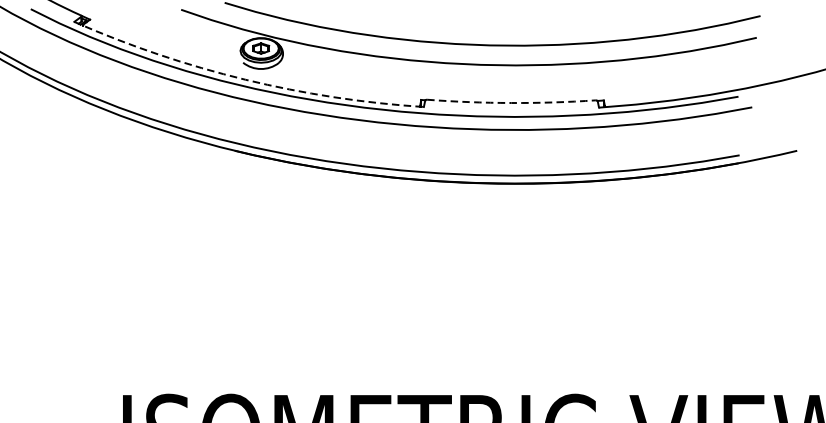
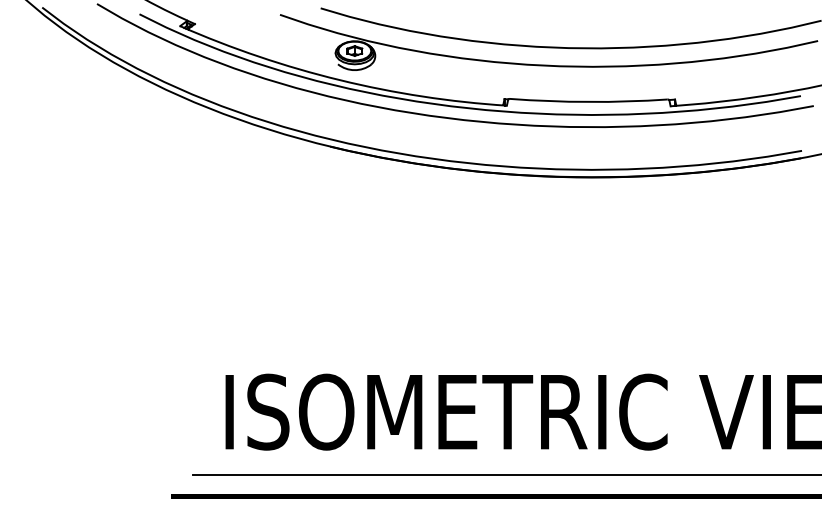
arc: (245, 80) -> (340, 80), dashed -> solid
arc: (511, 102) -> (588, 101), dashed -> solid

